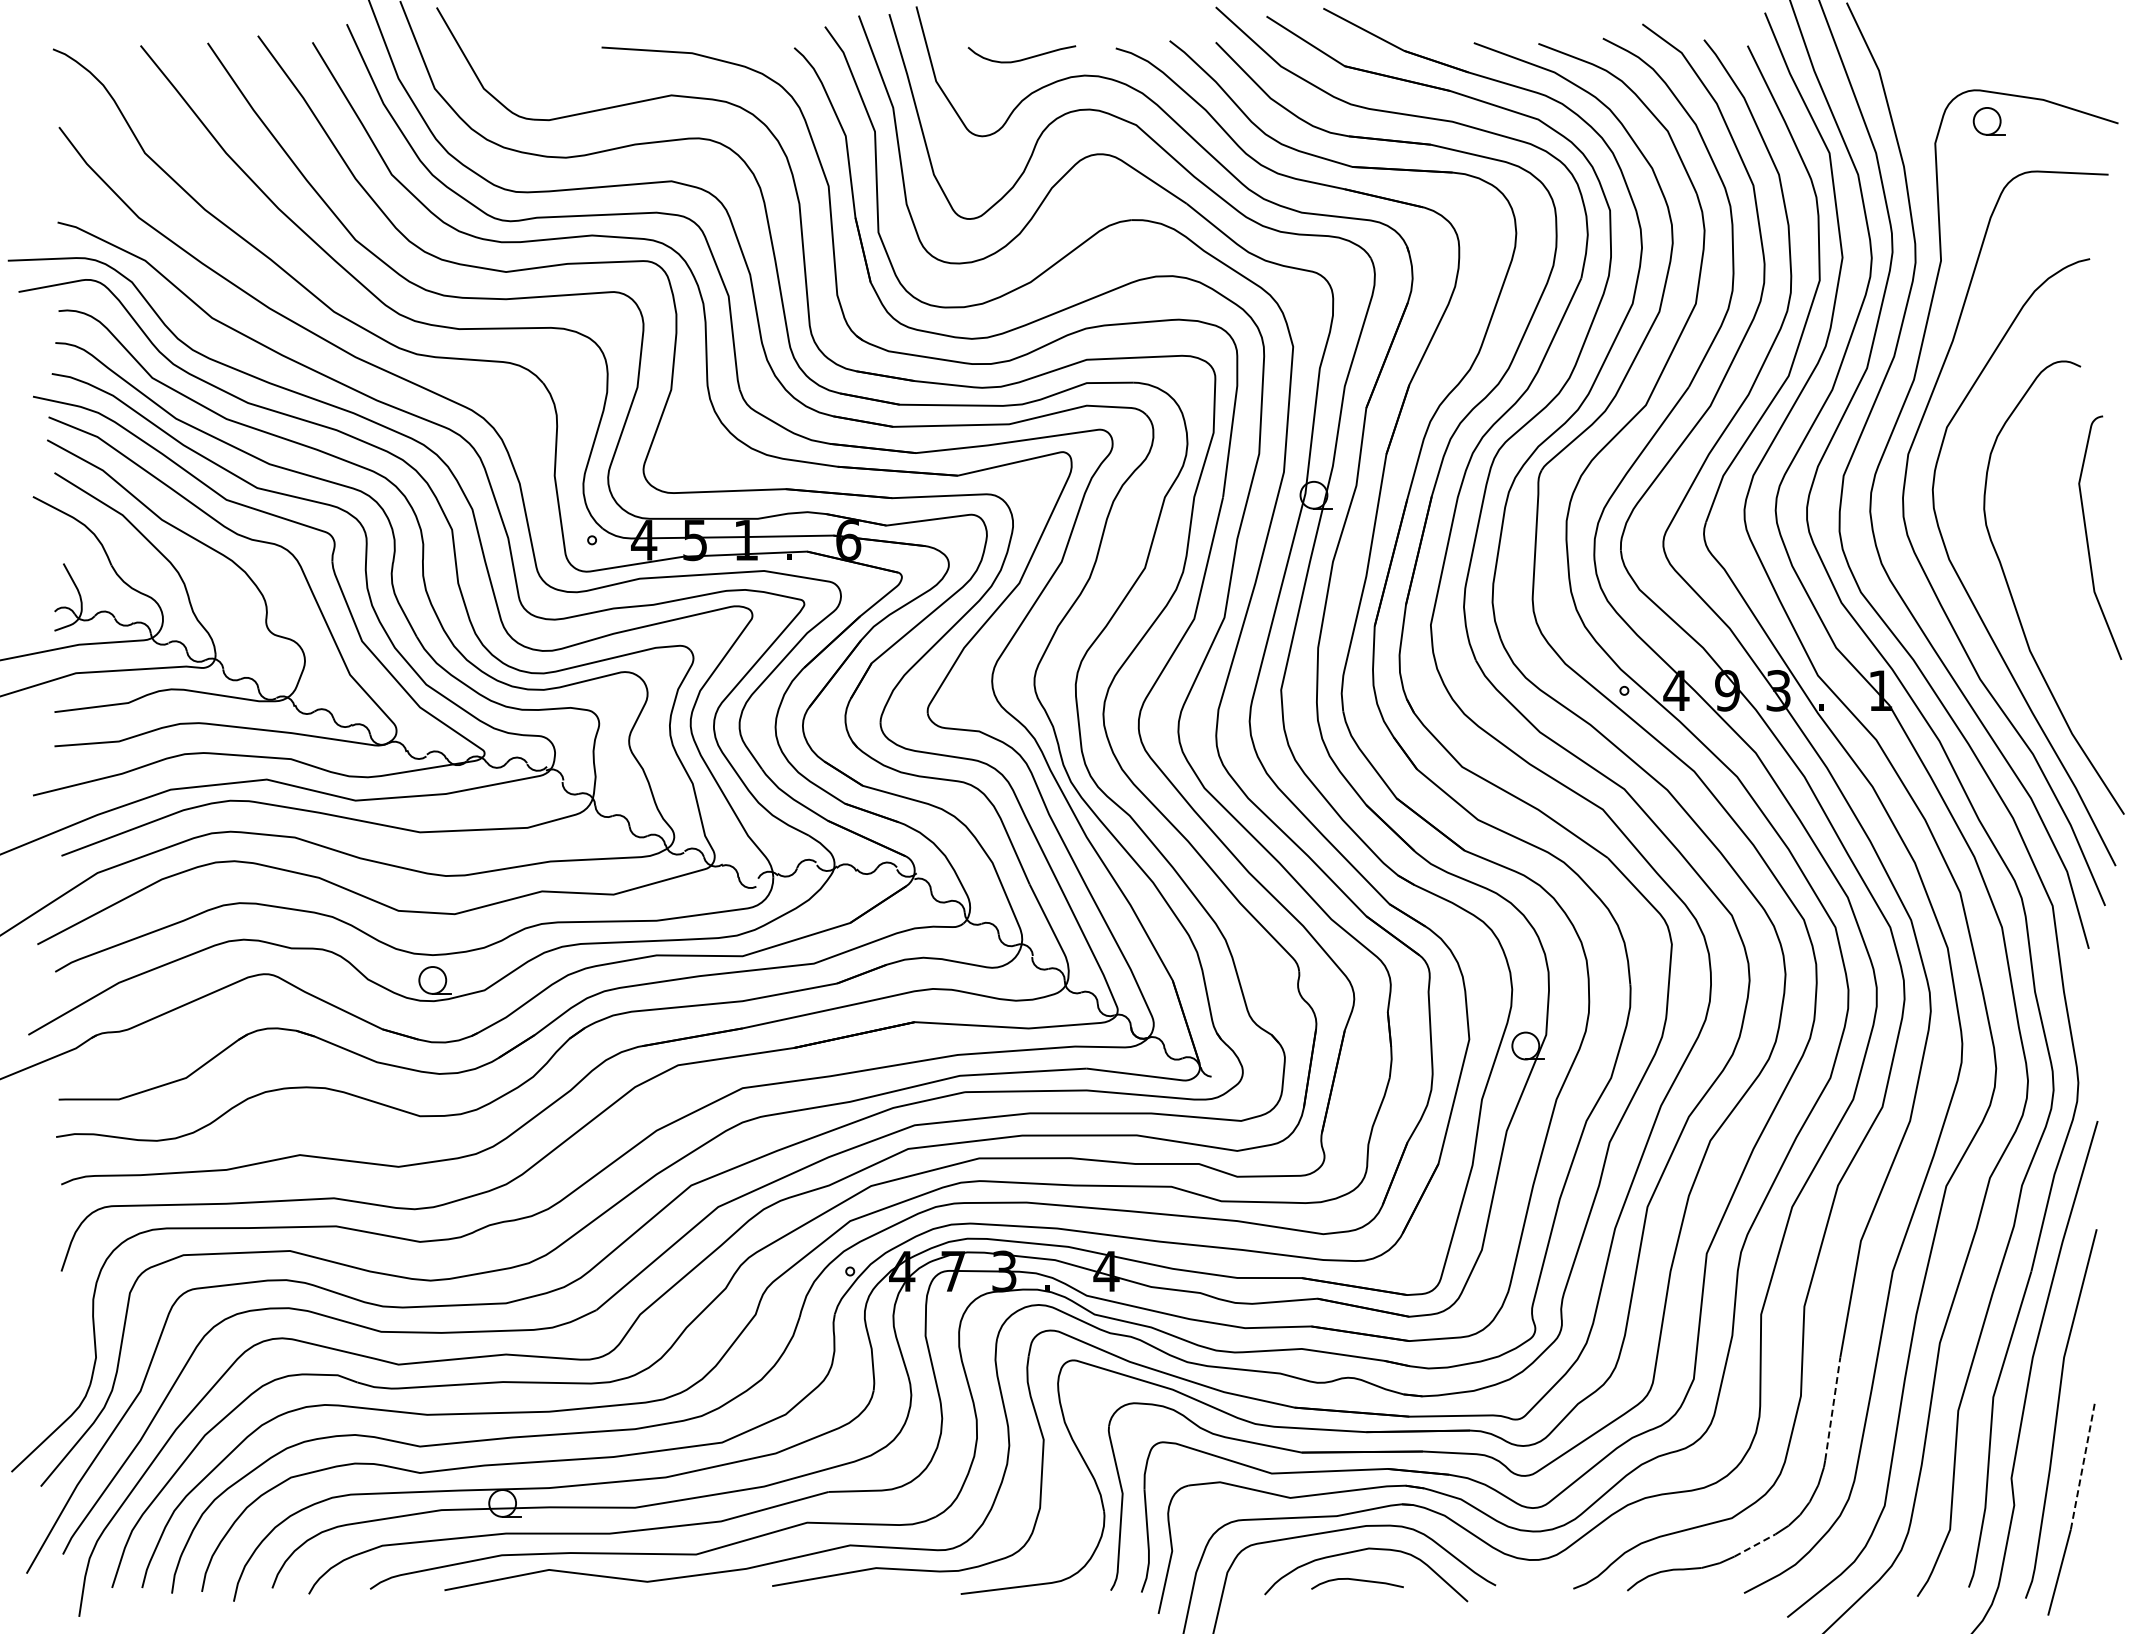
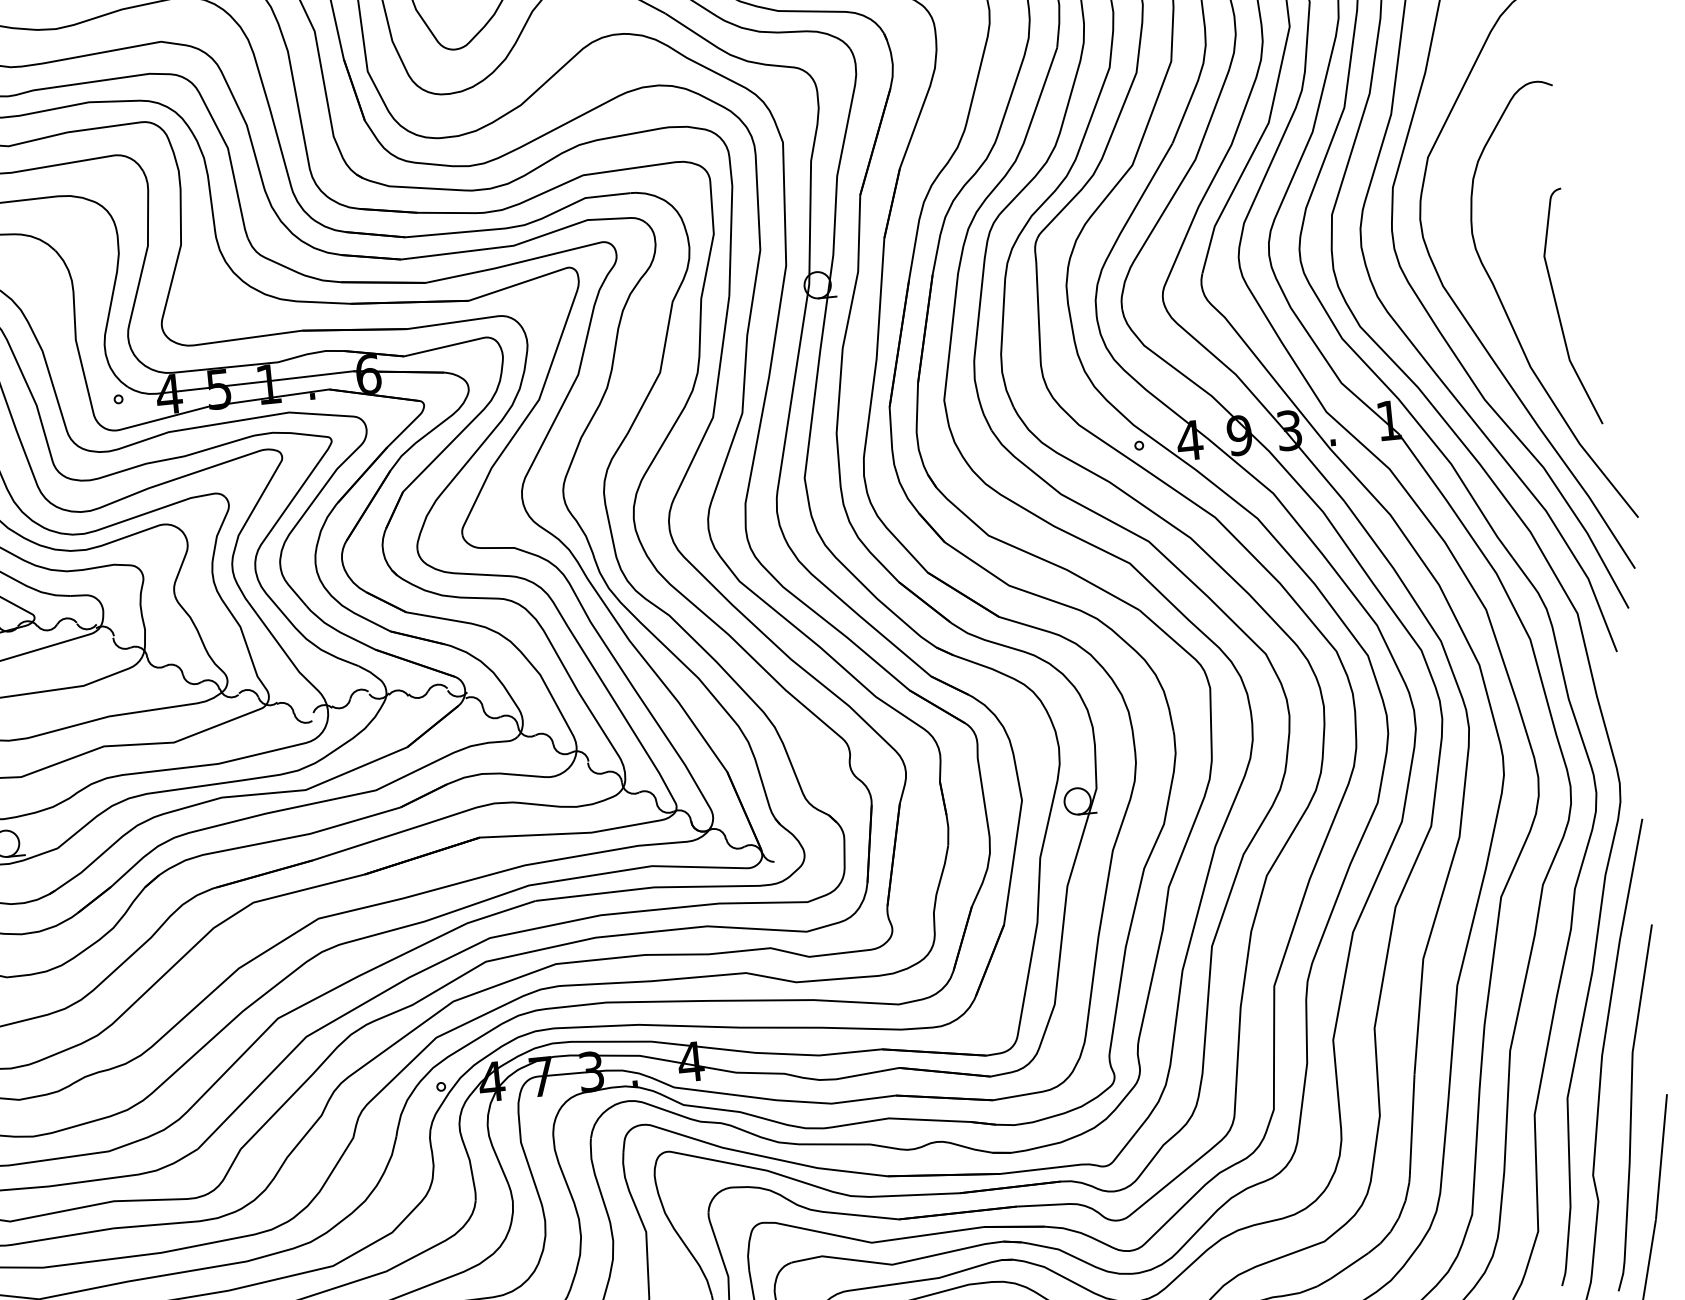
curve: (2088, 540) -> (1558, 310), moved
line: (1832, 1408) -> (1411, 1124), dashed -> solid
line: (2082, 1465) -> (1661, 1156), dashed -> solid
line: (1755, 1545) -> (1350, 1265), dashed -> solid

